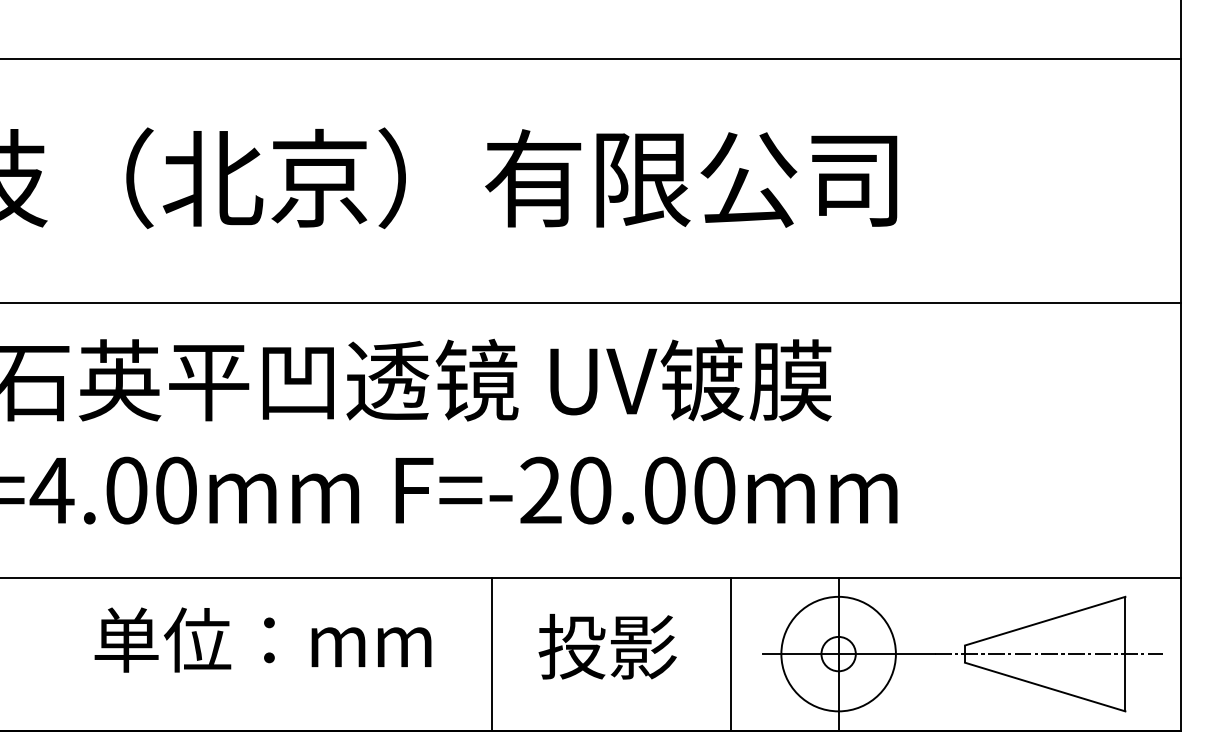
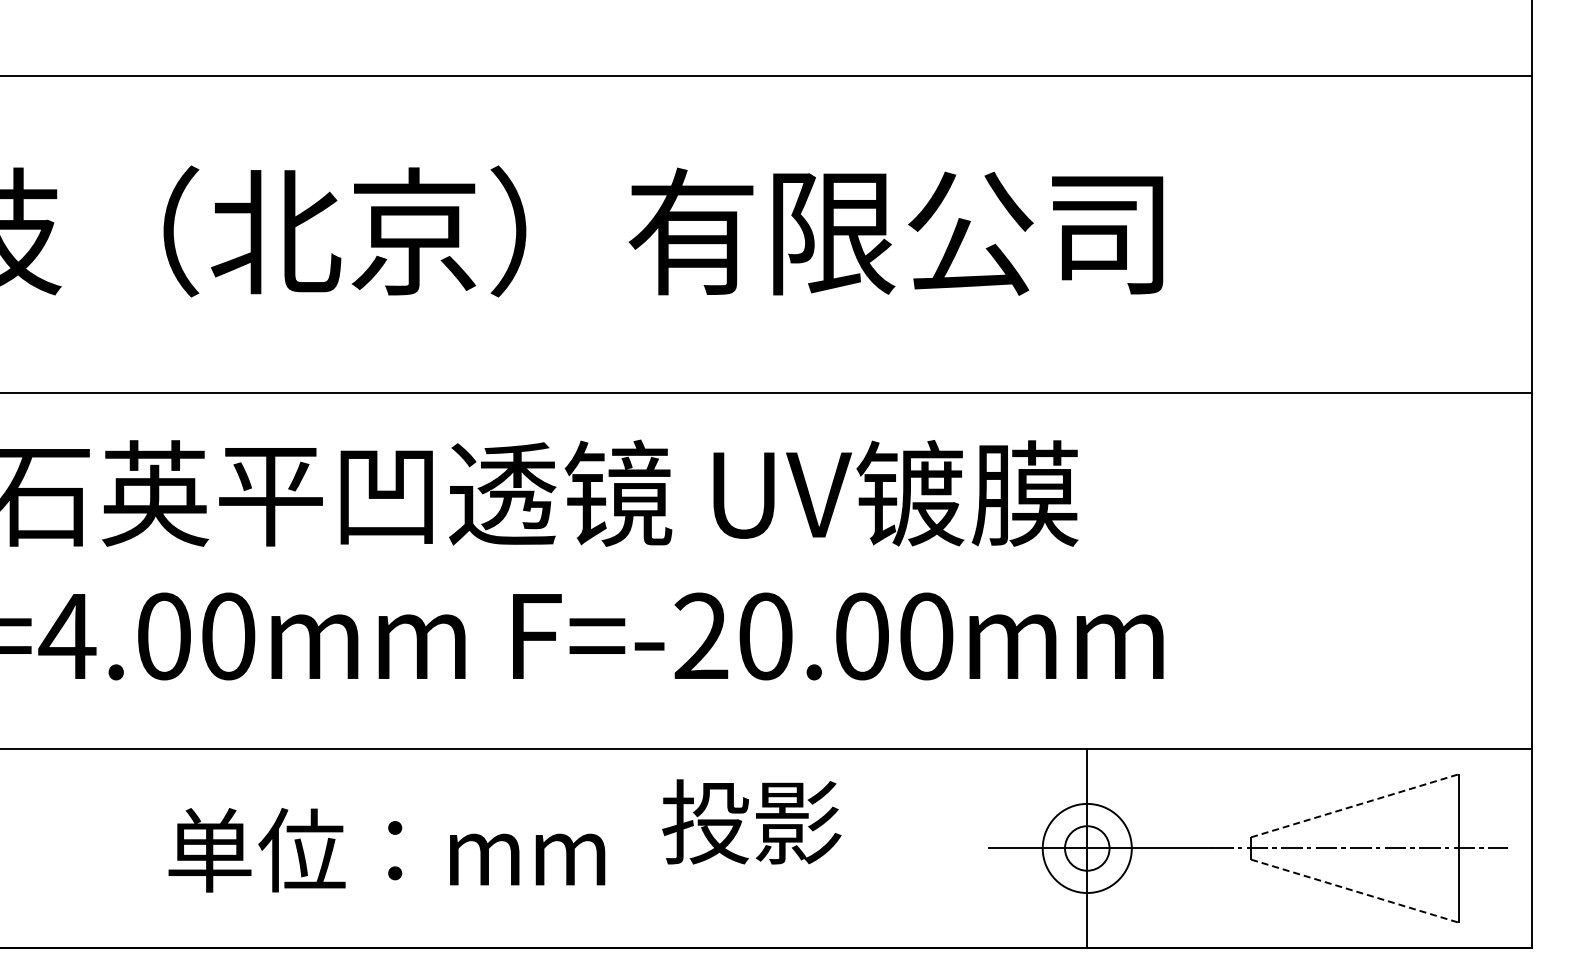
line: (1045, 620) -> (1355, 805), solid -> dashed
text: (262, 640) -> (386, 850), moved
text: (607, 646) -> (751, 821), moved
line: (492, 654) -> (638, 848), removed
line: (731, 654) -> (948, 848), removed
circle: (838, 654) -> (1087, 848), size x0.6
line: (1045, 687) -> (1355, 891), solid -> dashed

